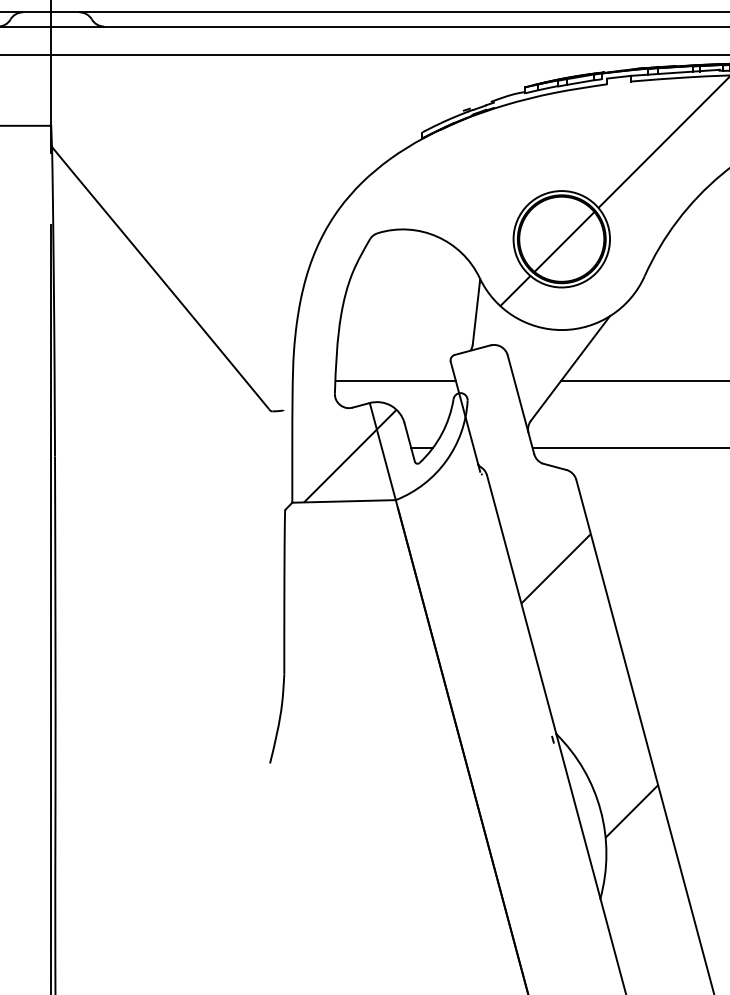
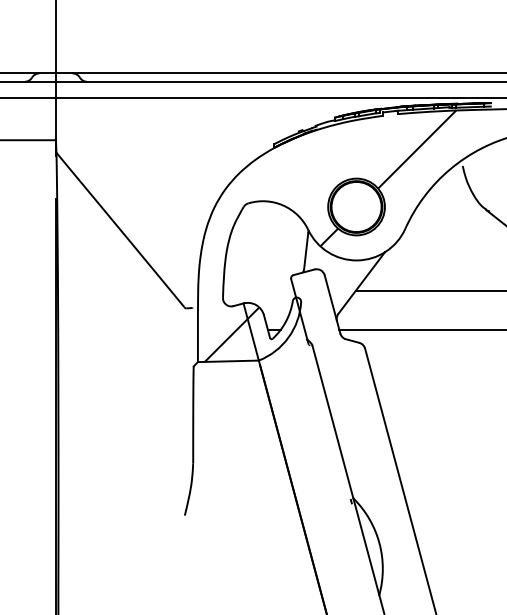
hatch: (563, 241) -> (357, 208), removed
line: (395, 381) -> (258, 290), removed
hatch: (588, 693) -> (372, 474), removed

